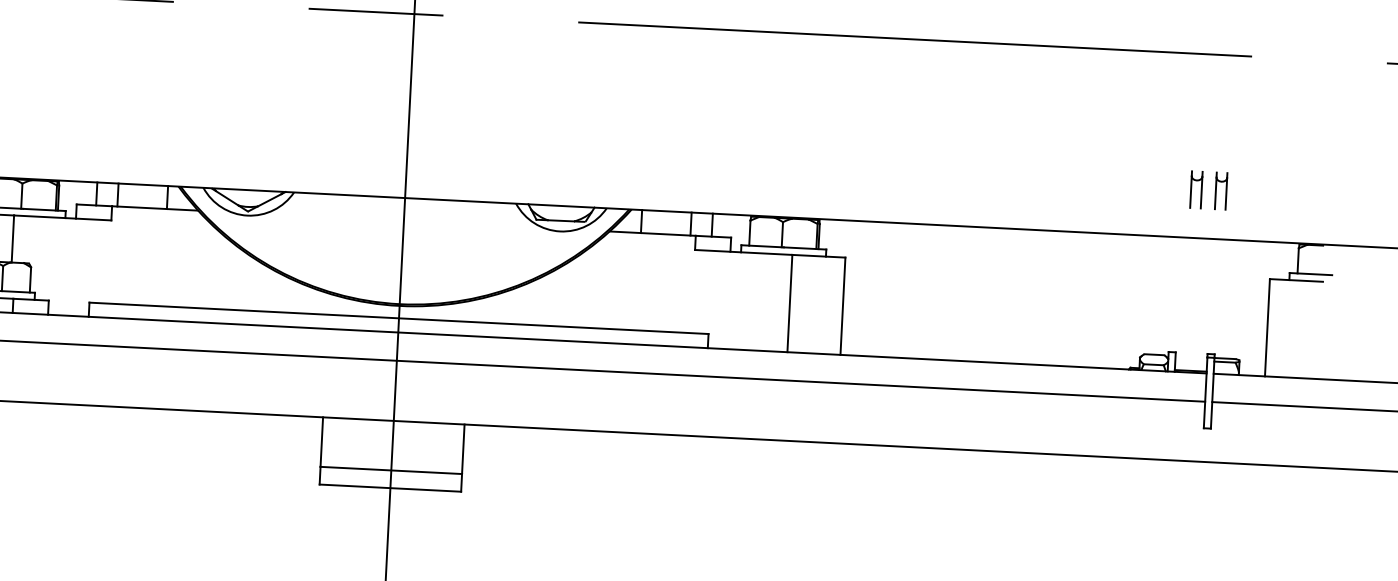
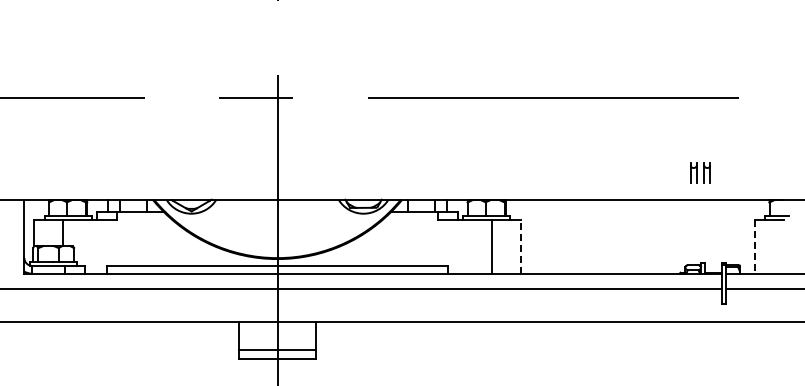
part: (1208, 189) -> (700, 172), moved
line: (842, 305) -> (520, 246), solid -> dashed
line: (1267, 326) -> (754, 246), solid -> dashed

